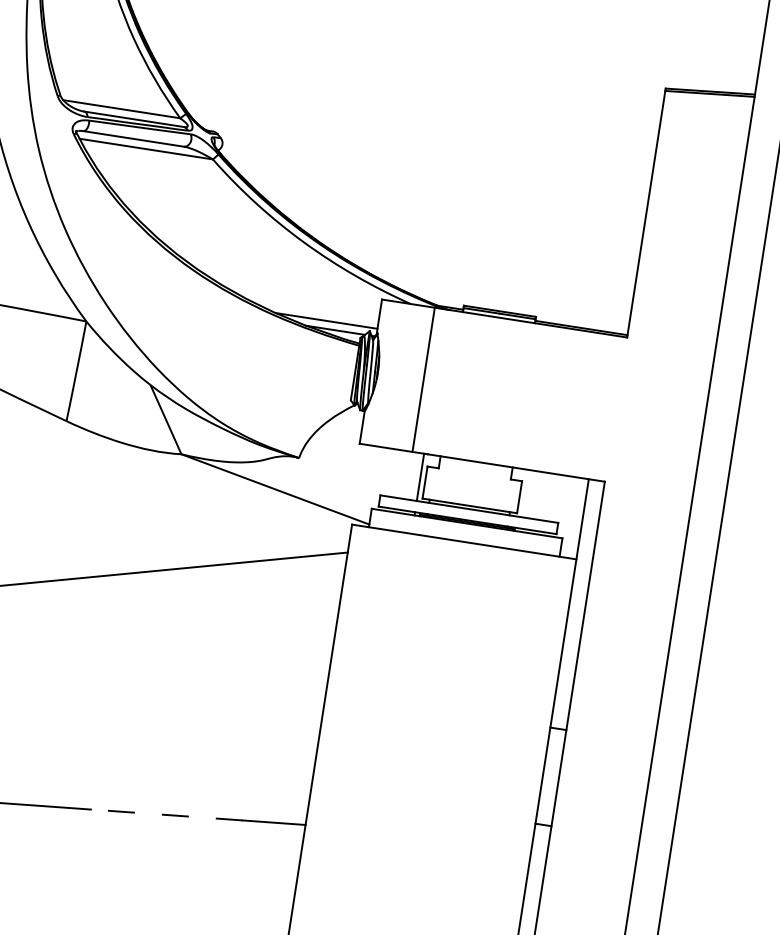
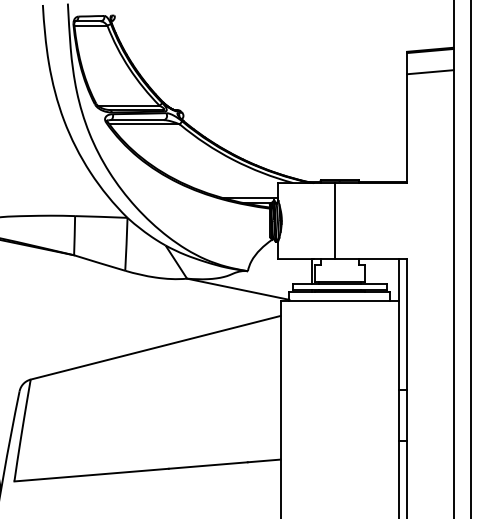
line: (703, 134) -> (430, 72), added
line: (422, 380) -> (334, 221), moved
line: (167, 815) -> (208, 465), dashed -> solid

